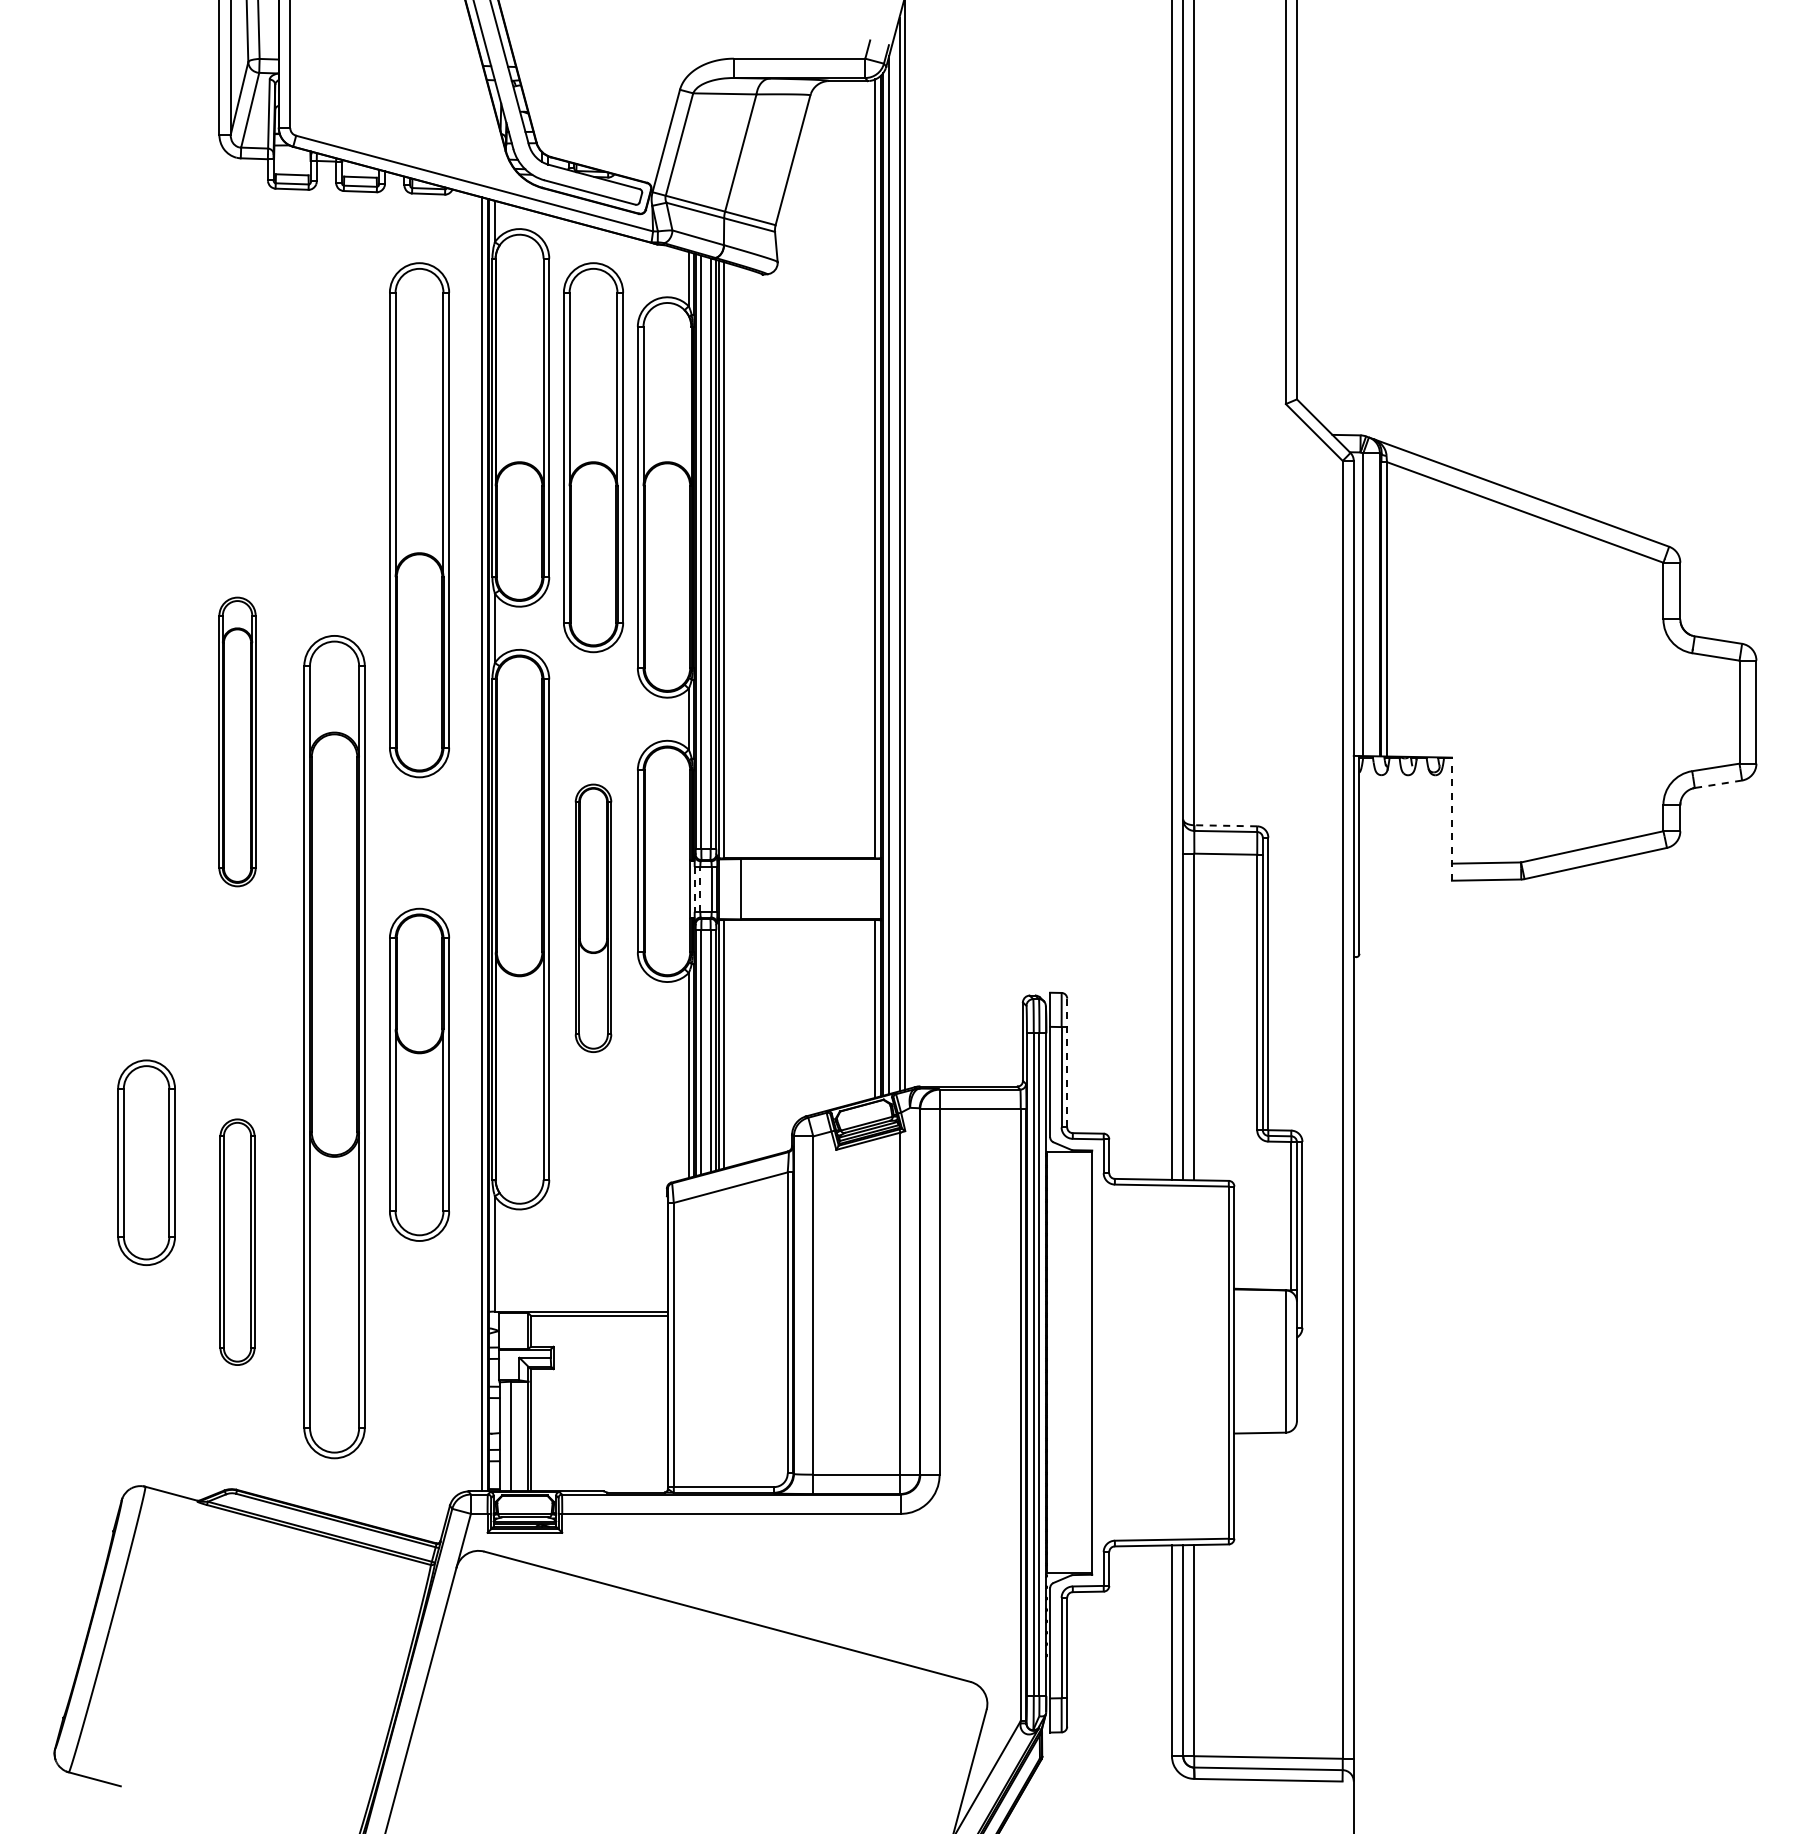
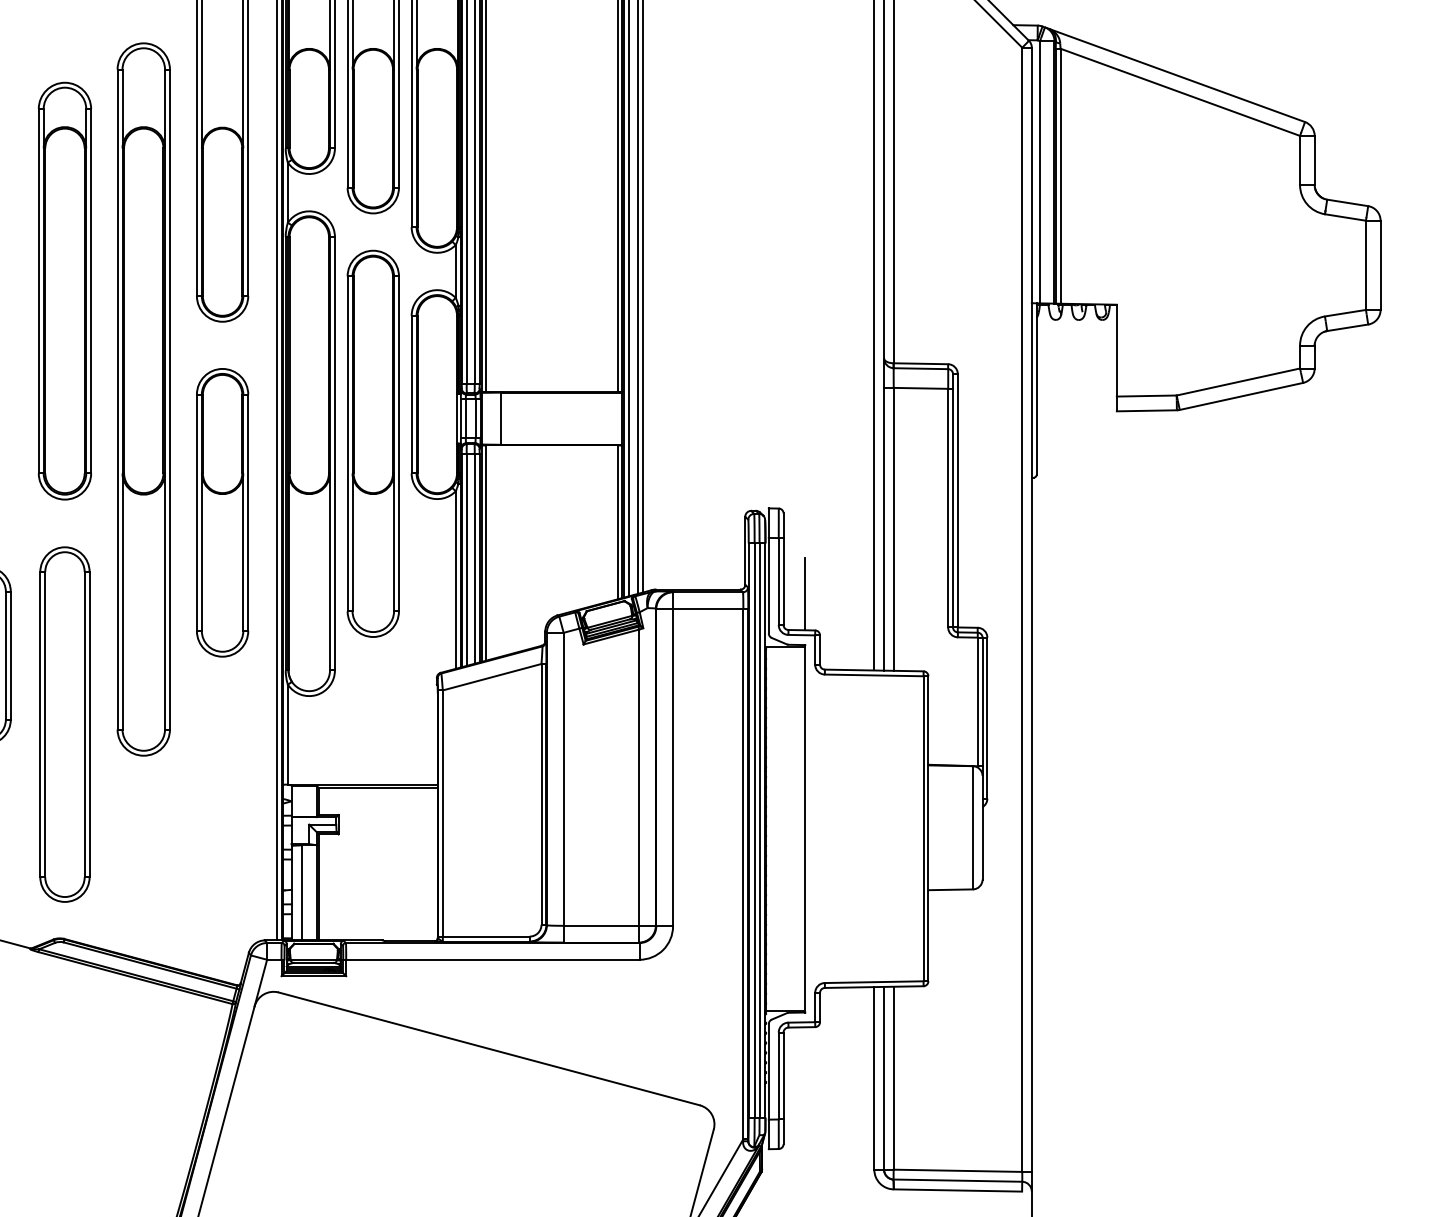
part: (237, 741) -> (64, 290), size x1.67
line: (1718, 784) -> (1347, 327), dashed -> solid
line: (1451, 819) -> (1116, 358), dashed -> solid
line: (1225, 825) -> (920, 363), dashed -> solid
line: (700, 888) -> (465, 418), dashed -> solid
line: (694, 889) -> (460, 418), dashed -> solid
part: (593, 918) -> (373, 444), size x1.67
part: (334, 1047) -> (143, 399), moved
line: (1067, 1063) -> (783, 569), dashed -> solid
part: (419, 1074) -> (222, 512), moved
line: (1092, 1091) -> (805, 593), added
part: (237, 1241) -> (64, 723), size x1.67

